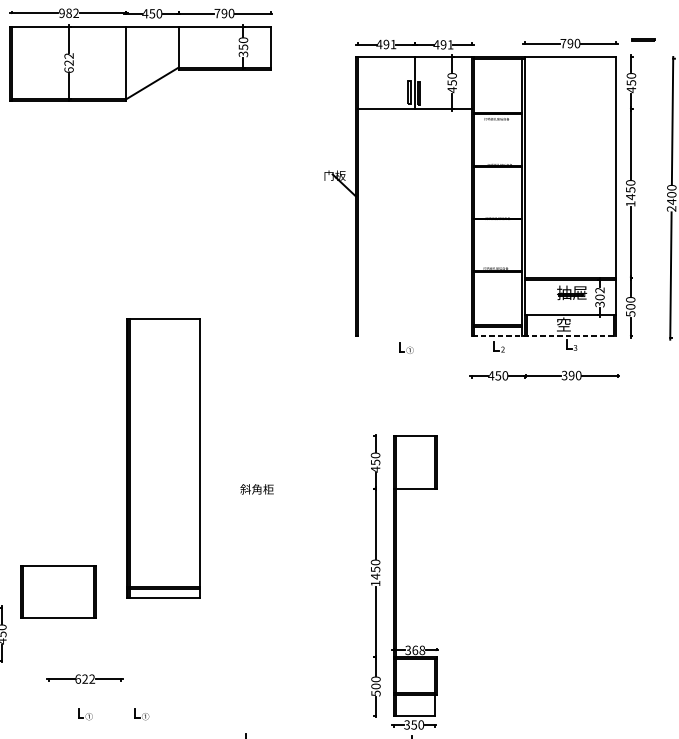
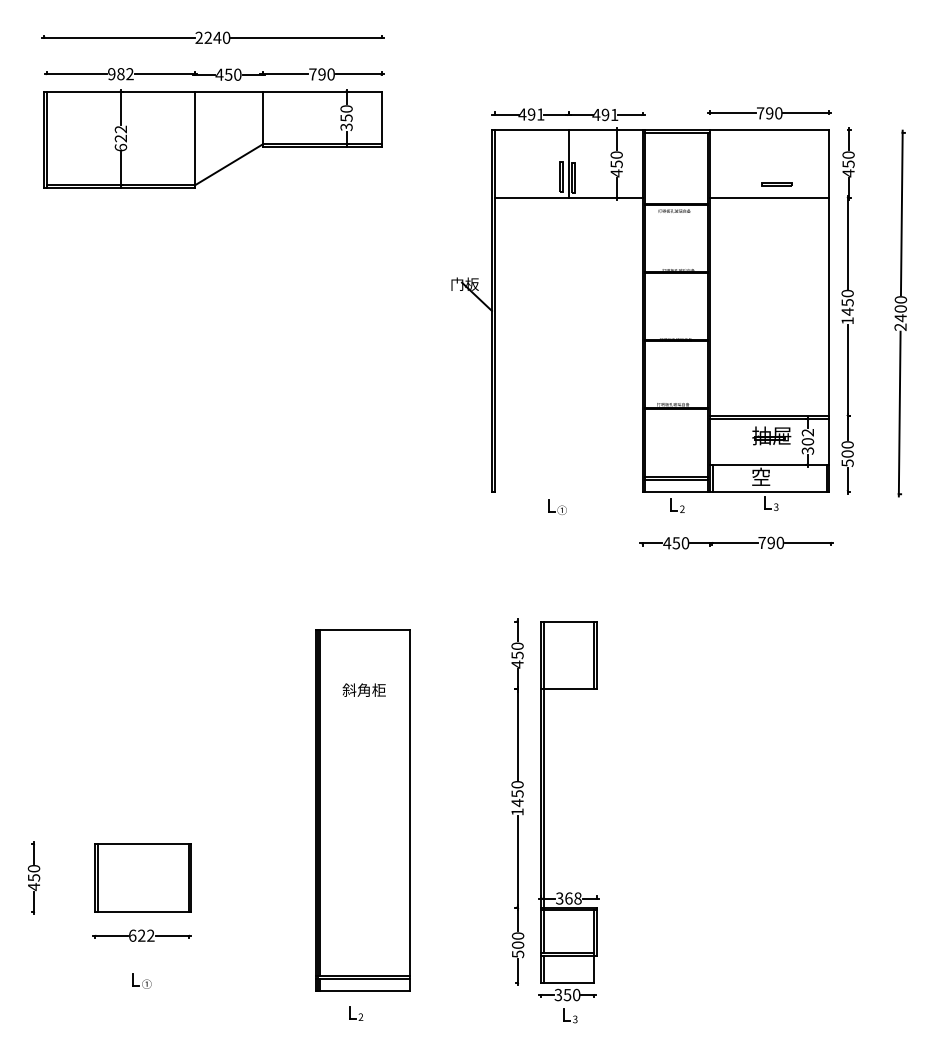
line: (642, 39) -> (776, 183), moved
line: (570, 109) -> (769, 198), added
line: (544, 335) -> (736, 491), dashed -> solid
text: (564, 375) -> (761, 542), 390 -> 790
part: (163, 458) -> (362, 810), moved
part: (57, 591) -> (142, 877), moved
part: (141, 713) -> (214, 980), removed

